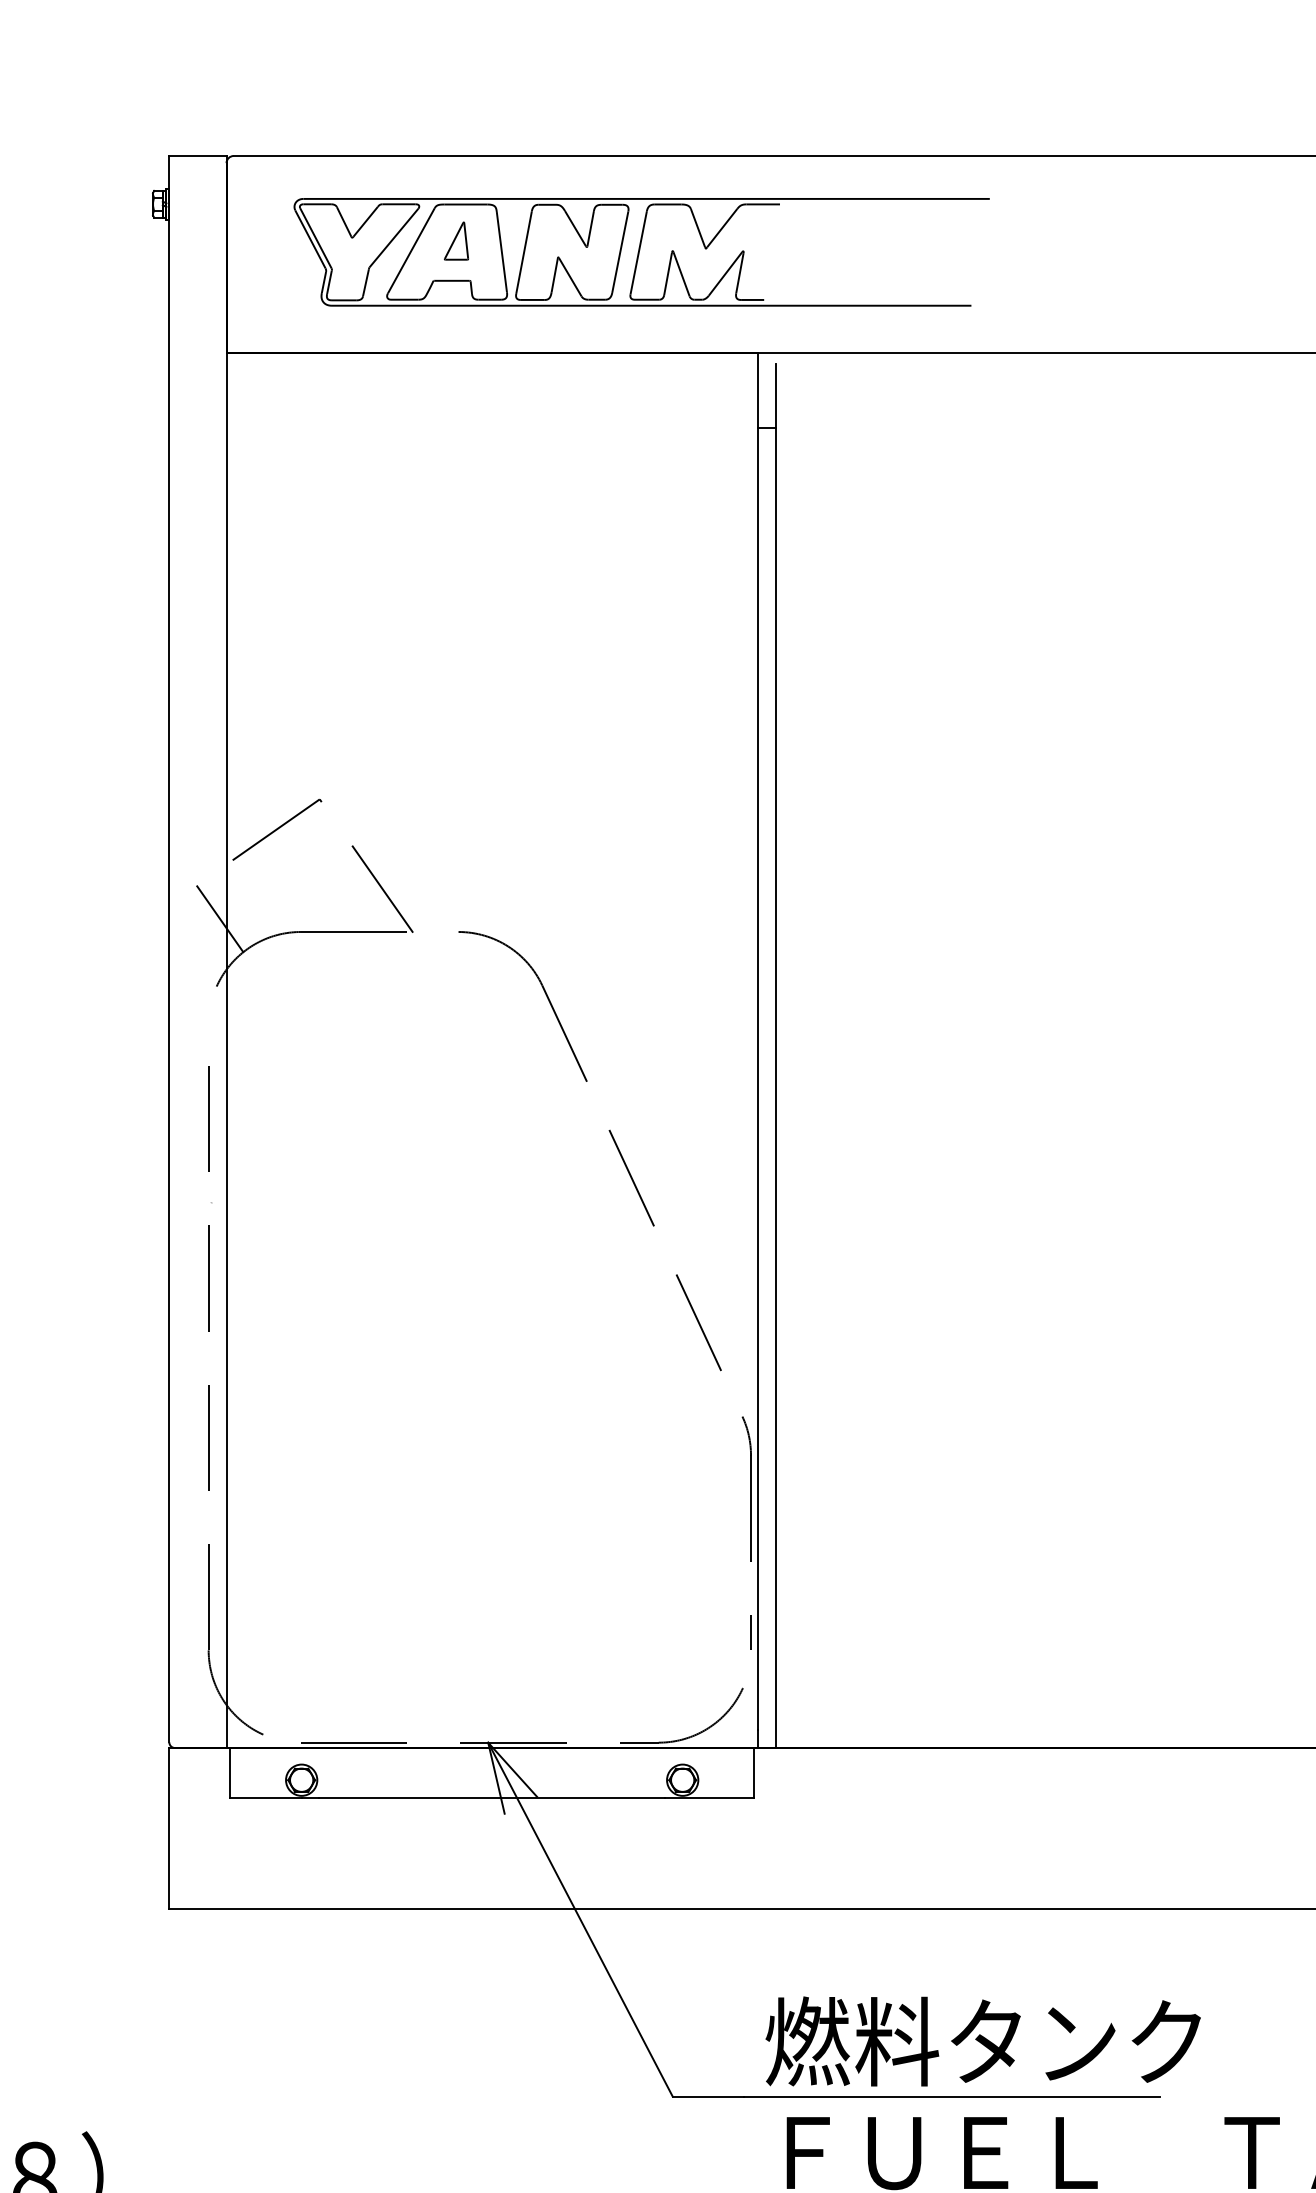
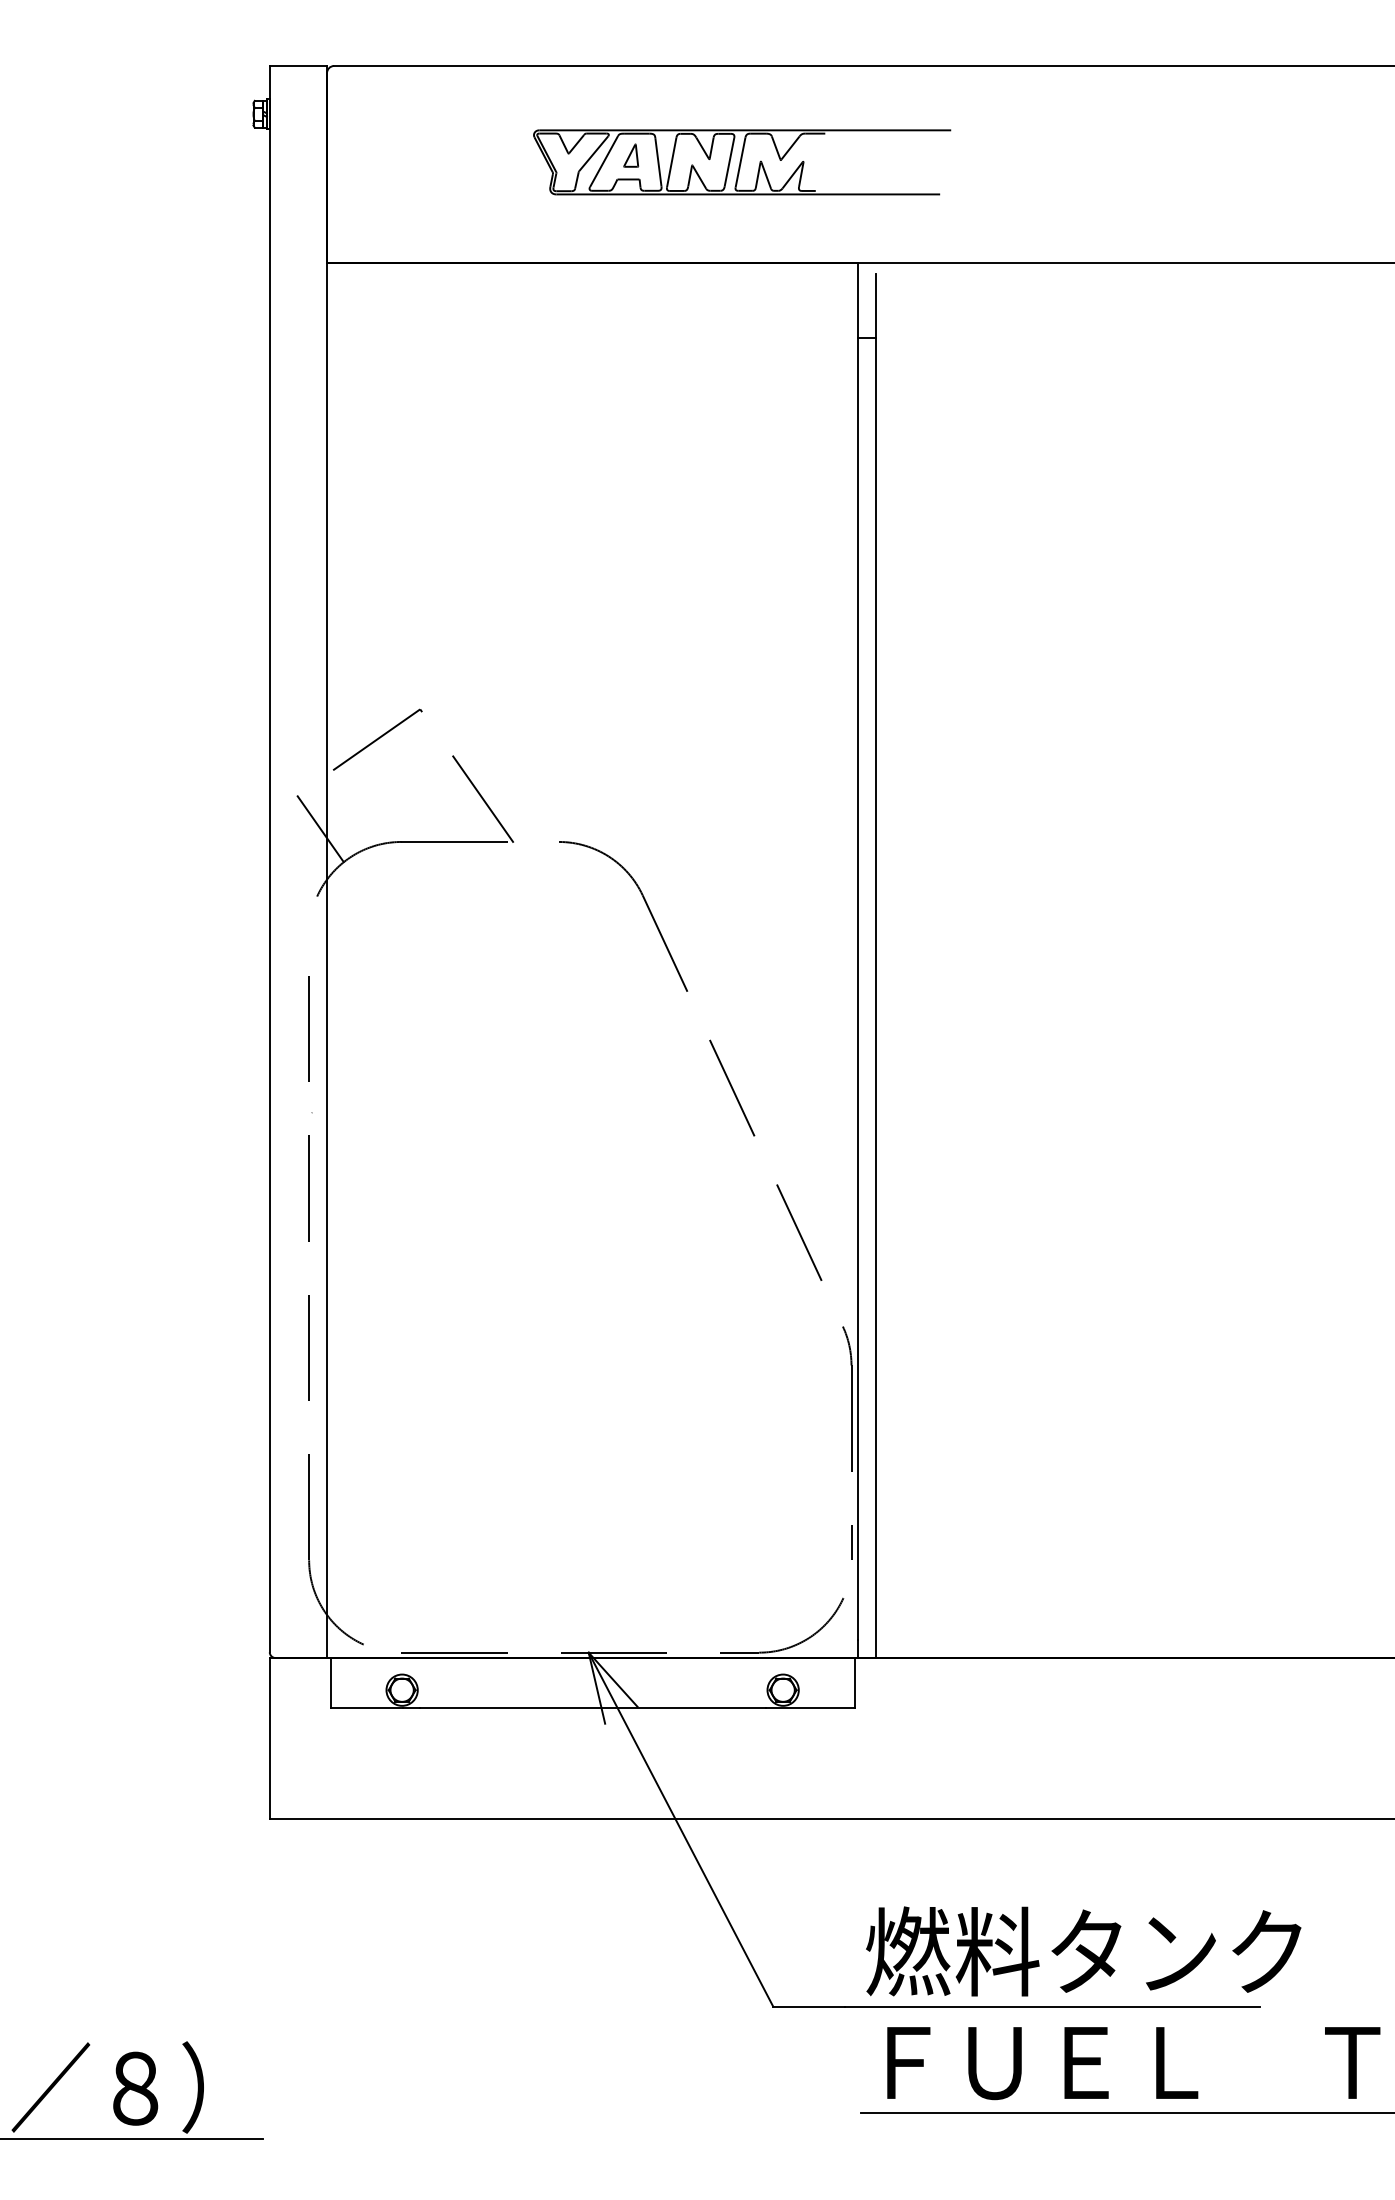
part: (642, 252) -> (742, 162), size x0.6

